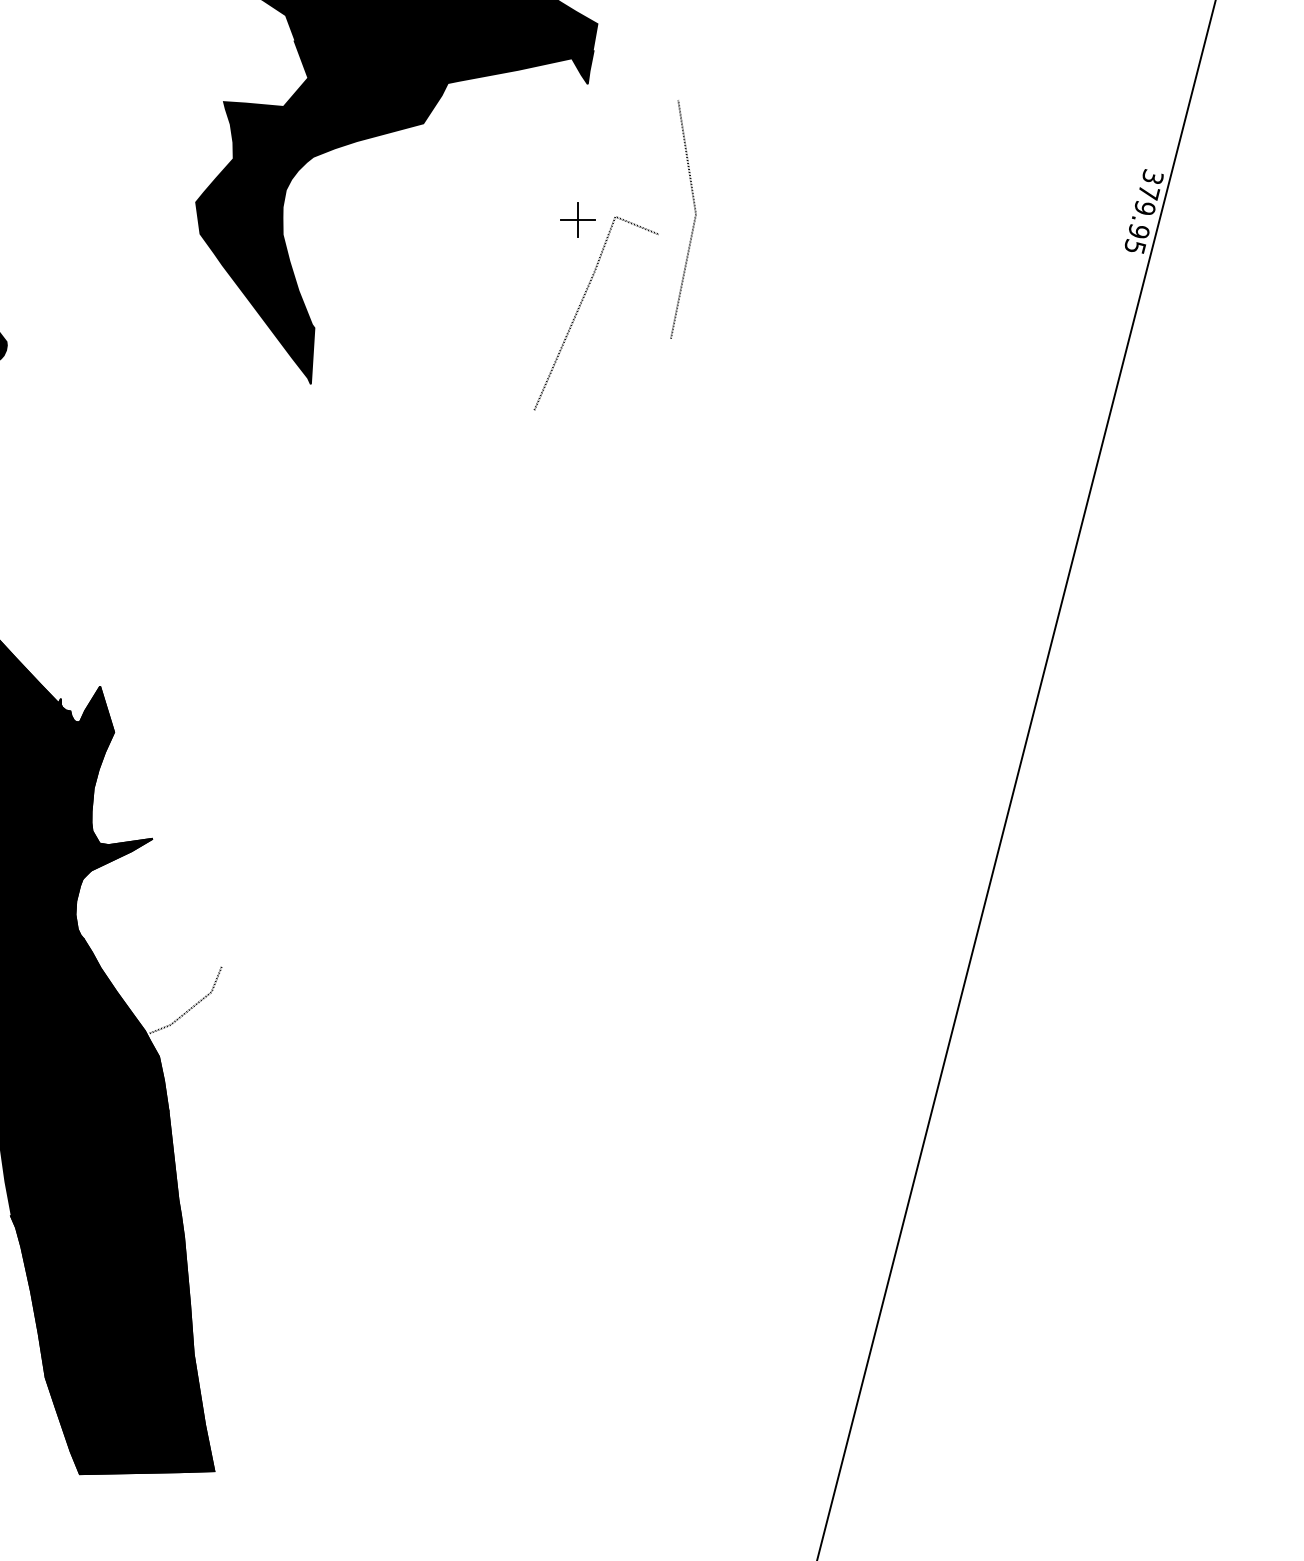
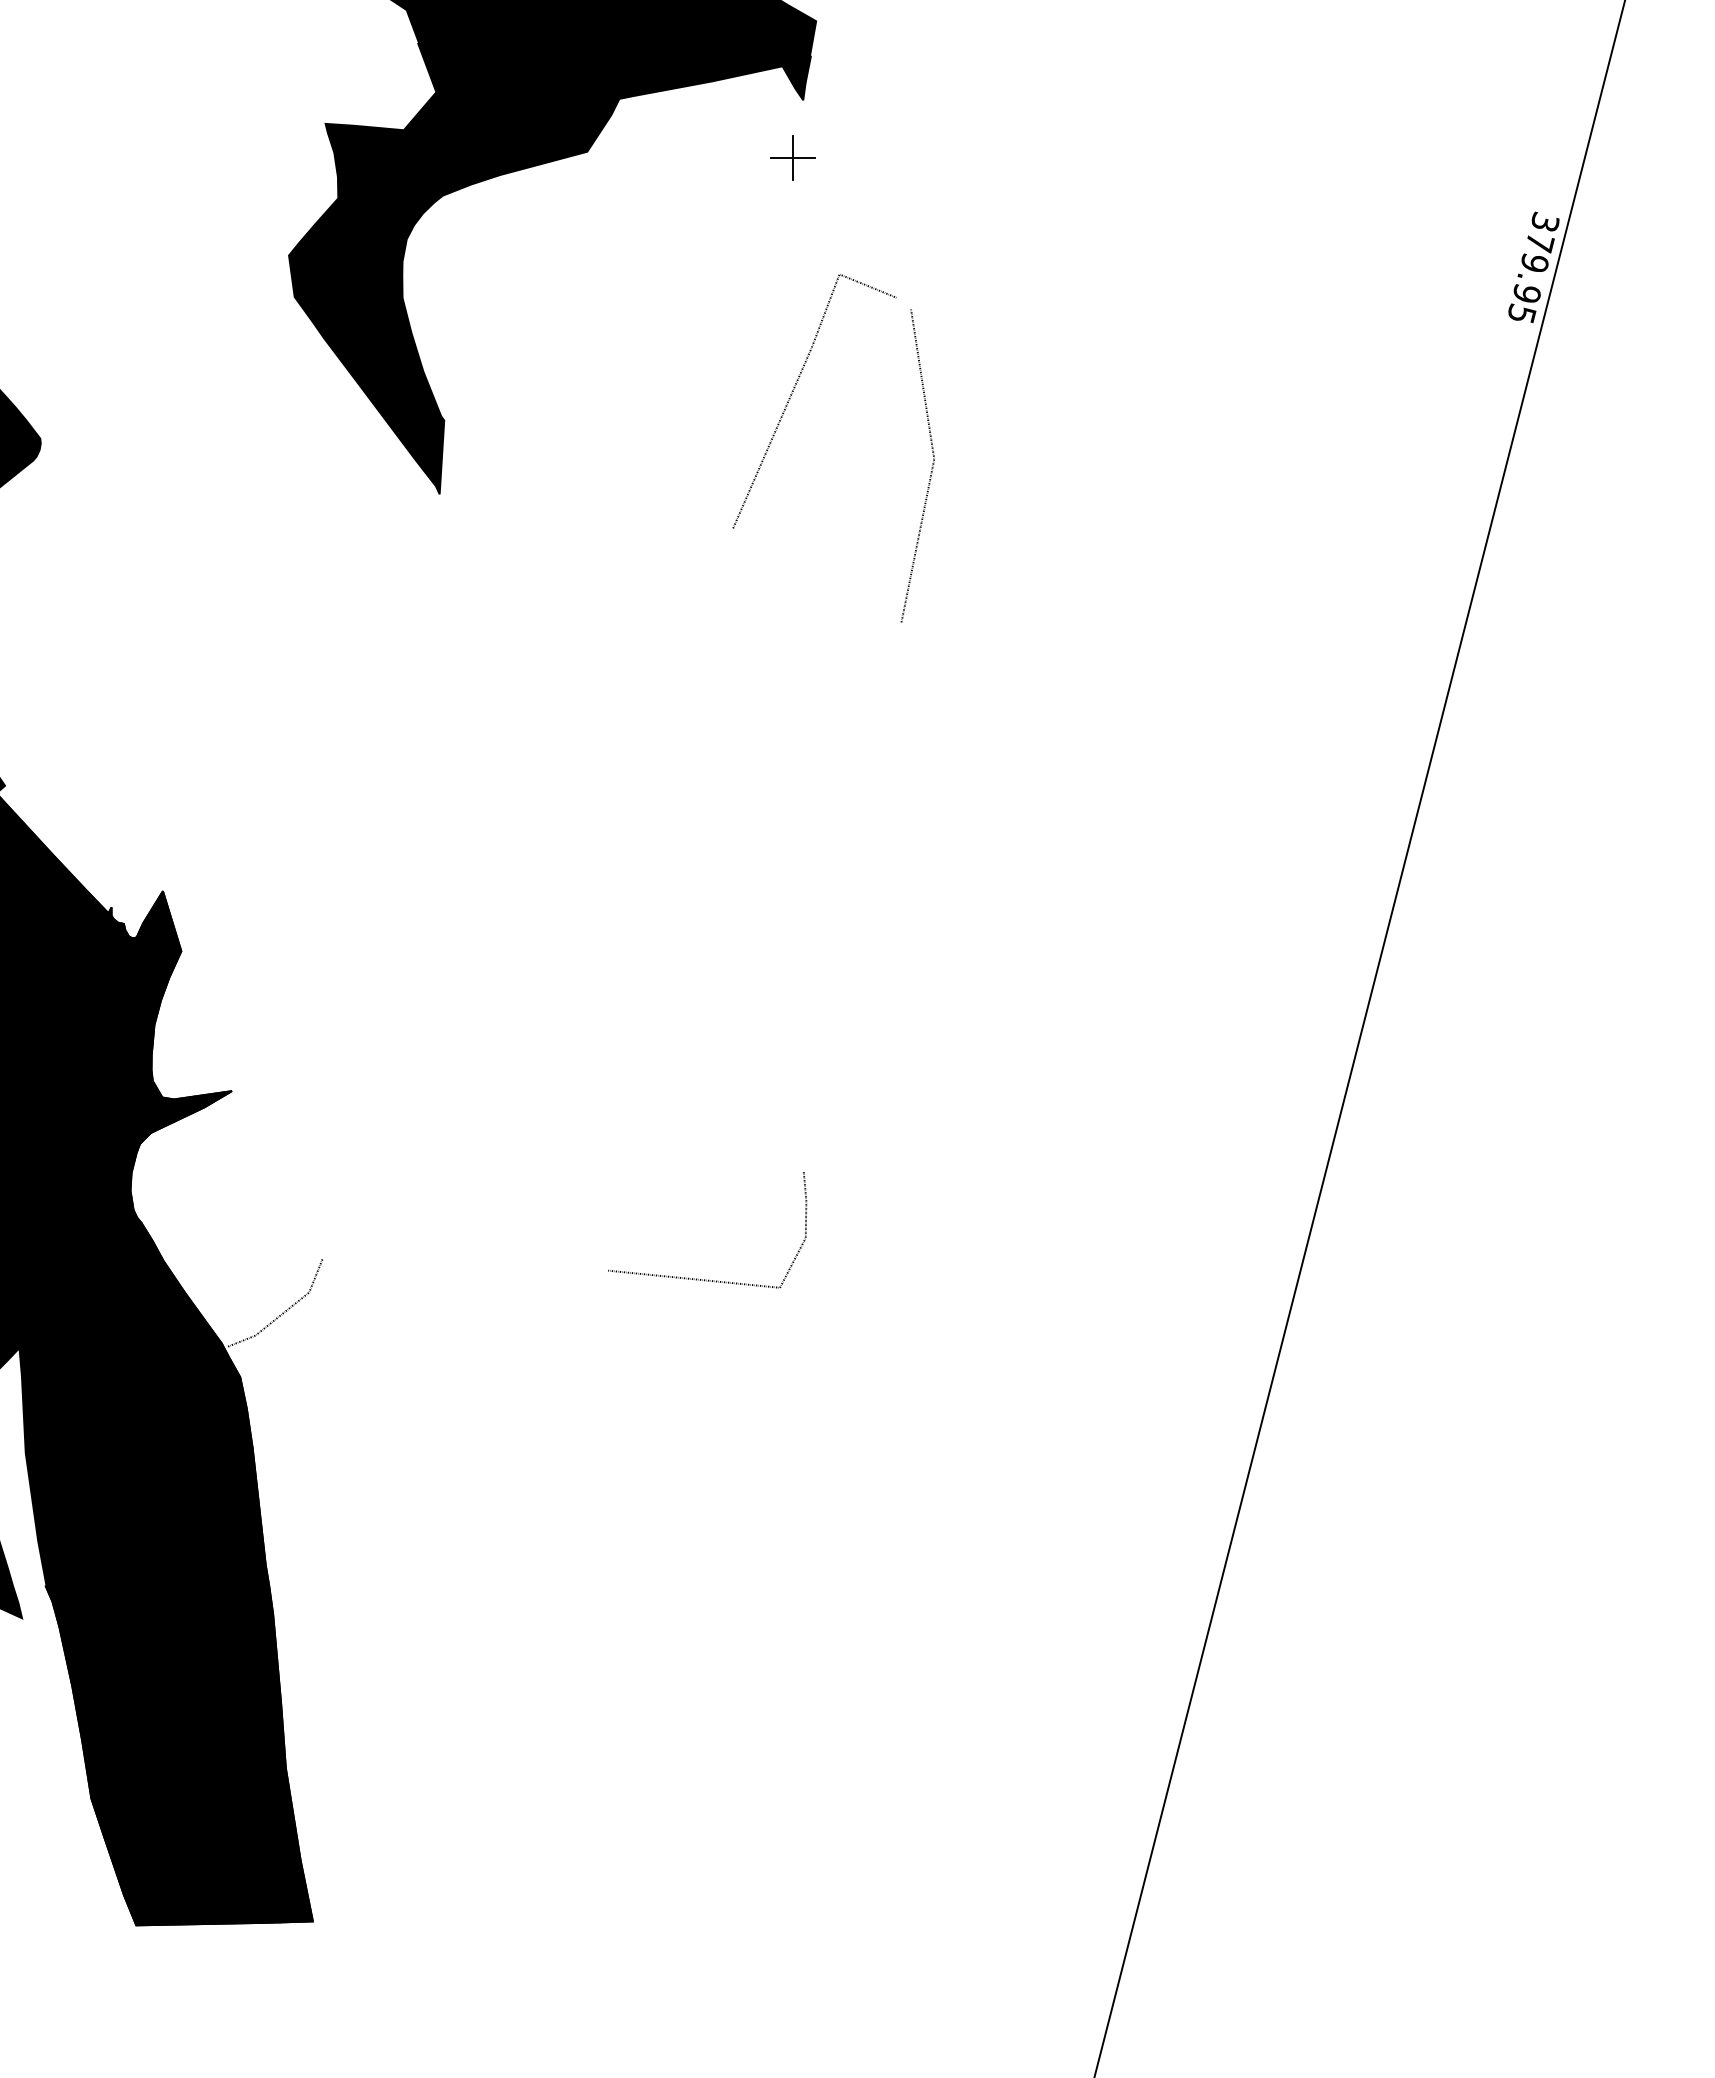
part: (577, 219) -> (792, 157), moved
line: (693, 220) -> (931, 467), moved
line: (514, 982) -> (706, 1279), added

